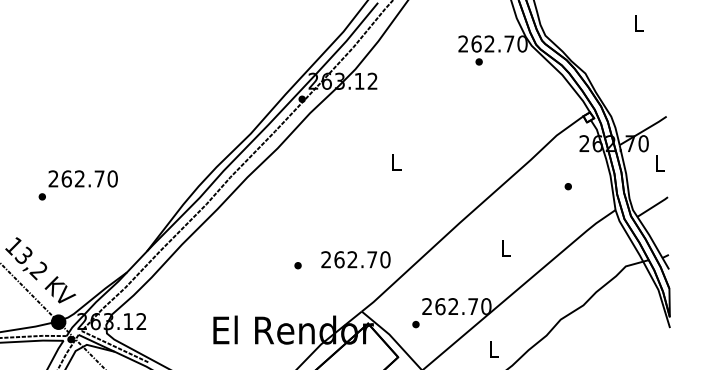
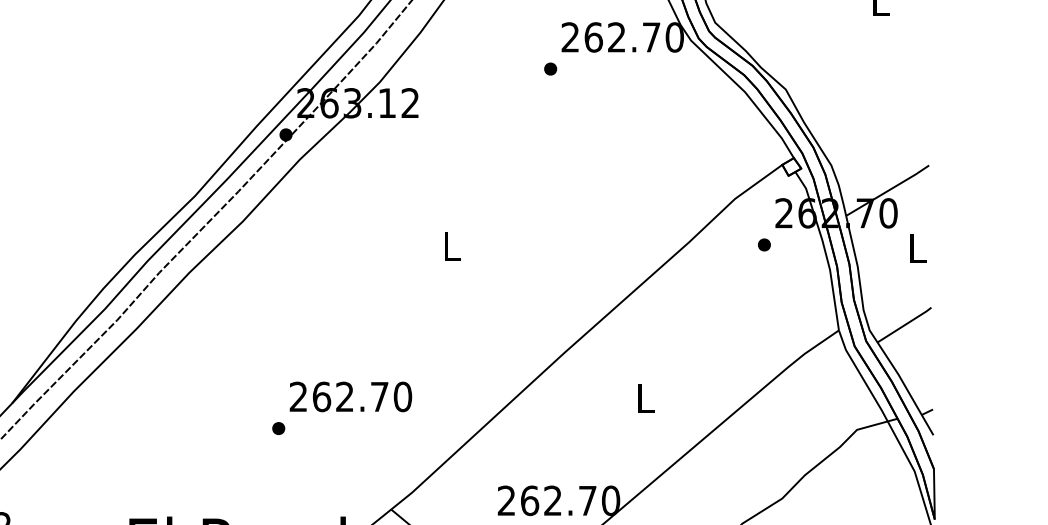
part: (478, 61) -> (549, 68), moved
part: (567, 186) -> (762, 244), moved
text: (355, 259) -> (350, 396), moved

